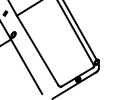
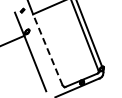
line: (37, 50) -> (47, 49), solid -> dashed

